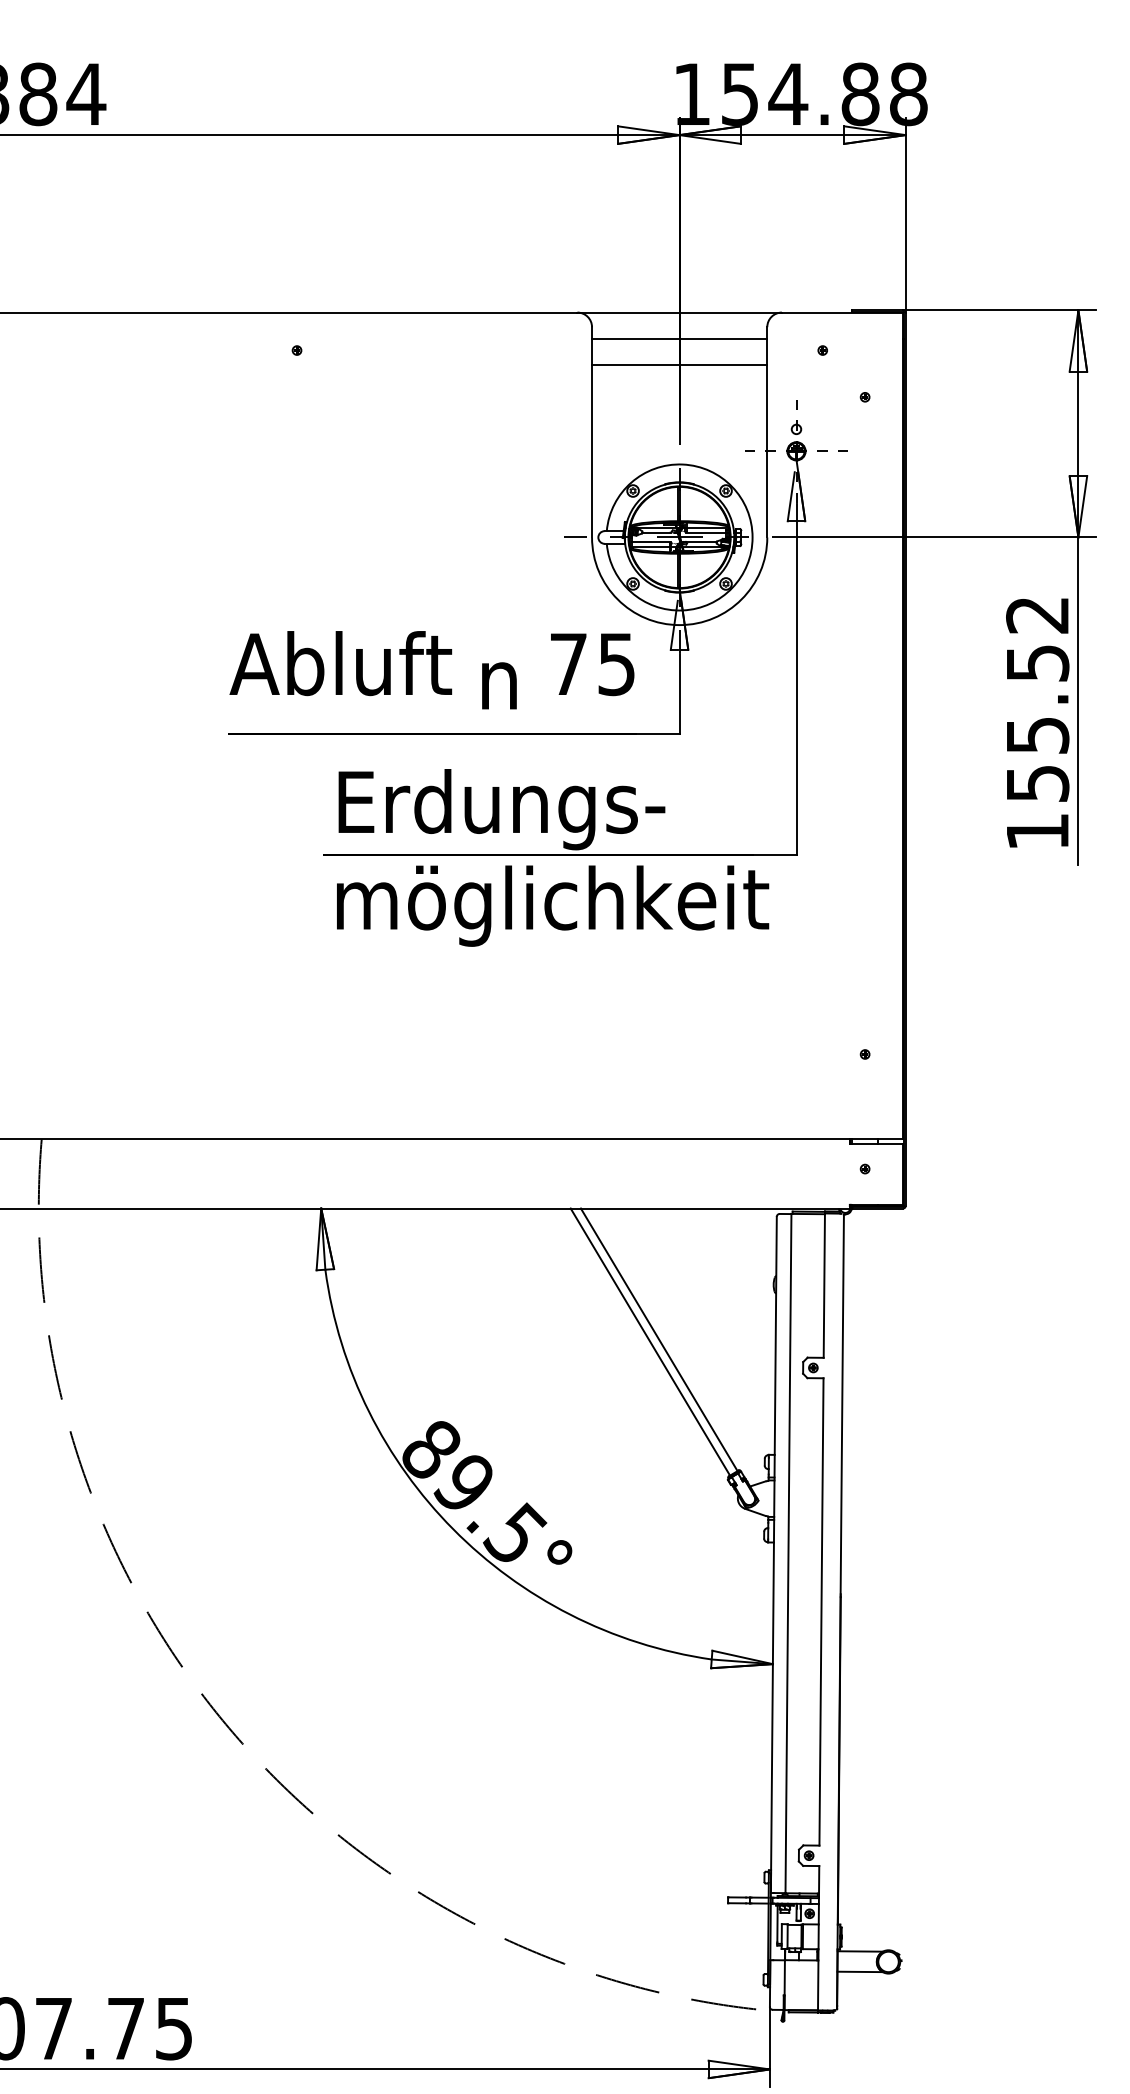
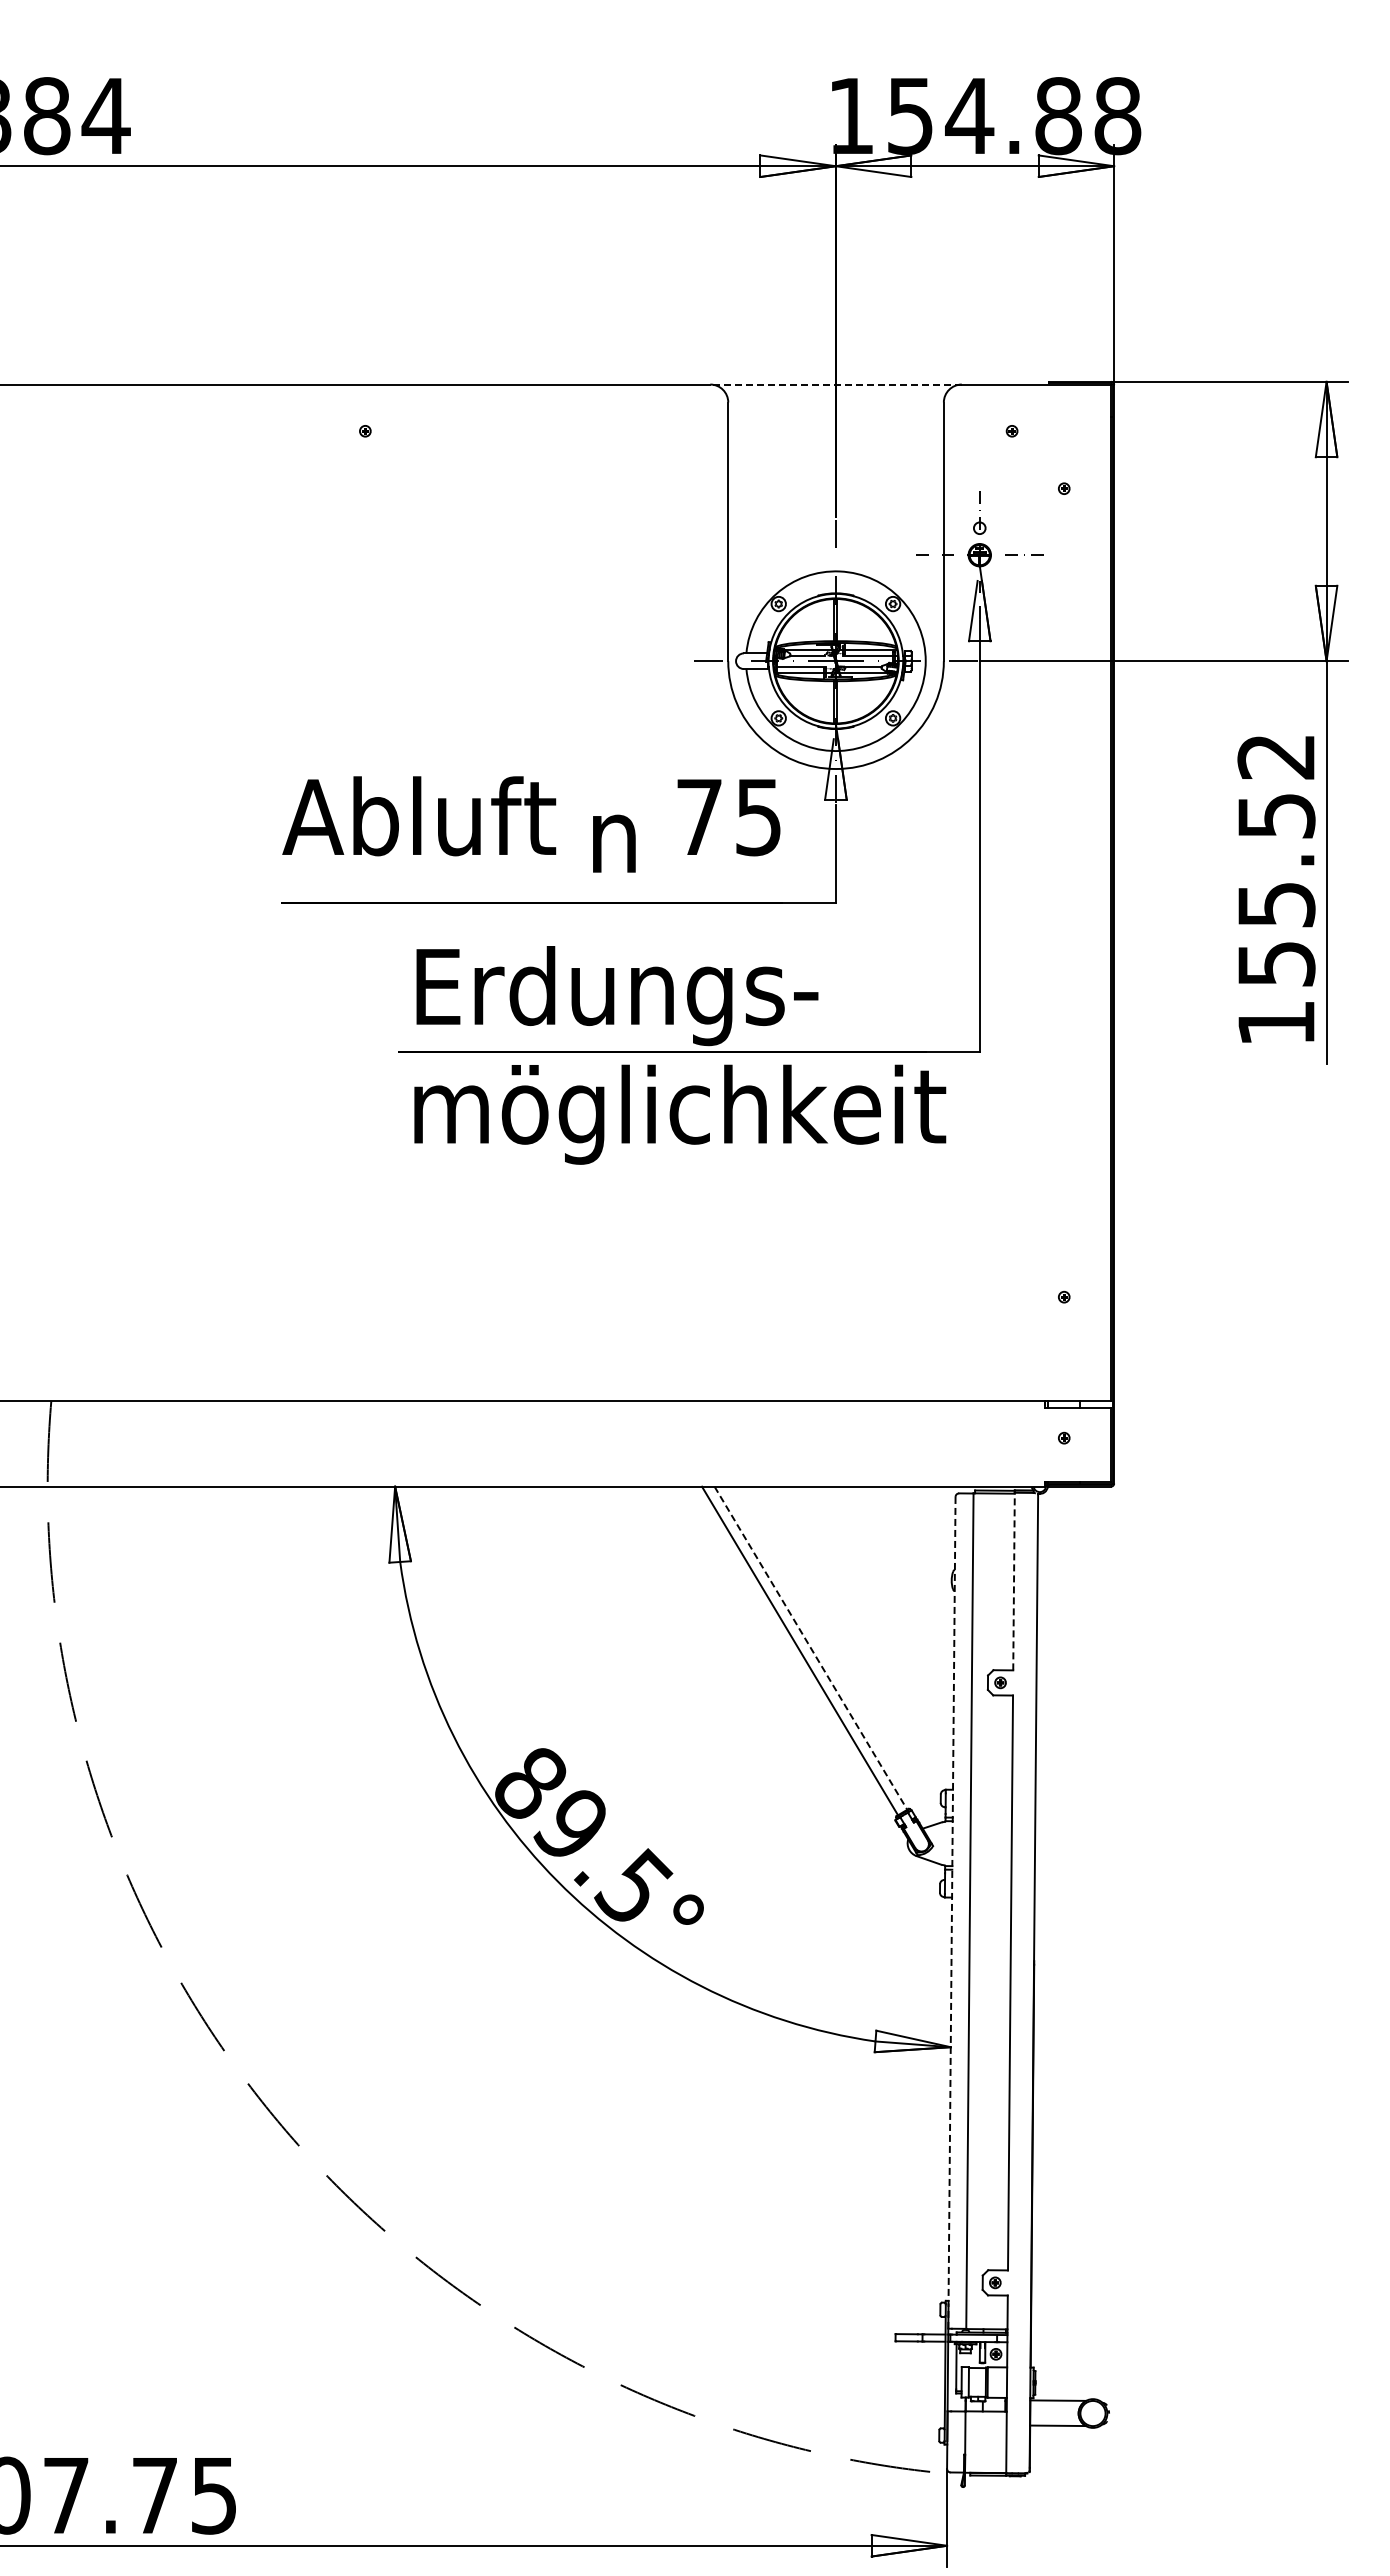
line: (680, 312) -> (836, 384), solid -> dashed
line: (679, 338) -> (835, 416), removed
line: (679, 365) -> (835, 449), removed
line: (824, 1285) -> (1014, 1581), solid -> dashed
line: (659, 1340) -> (811, 1648), solid -> dashed
line: (773, 1554) -> (951, 1912), solid -> dashed

